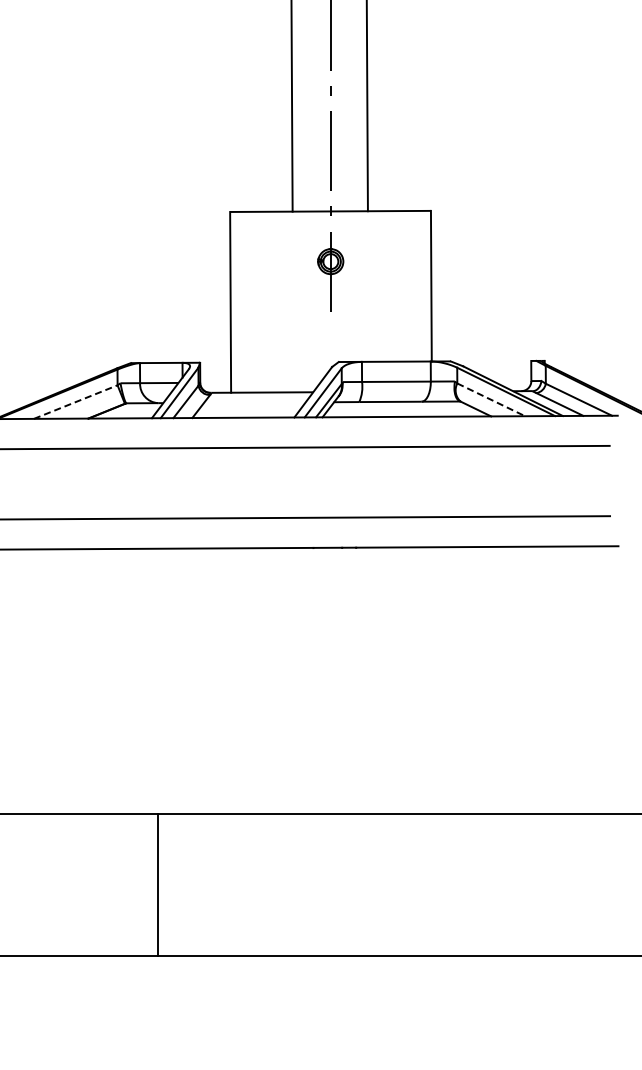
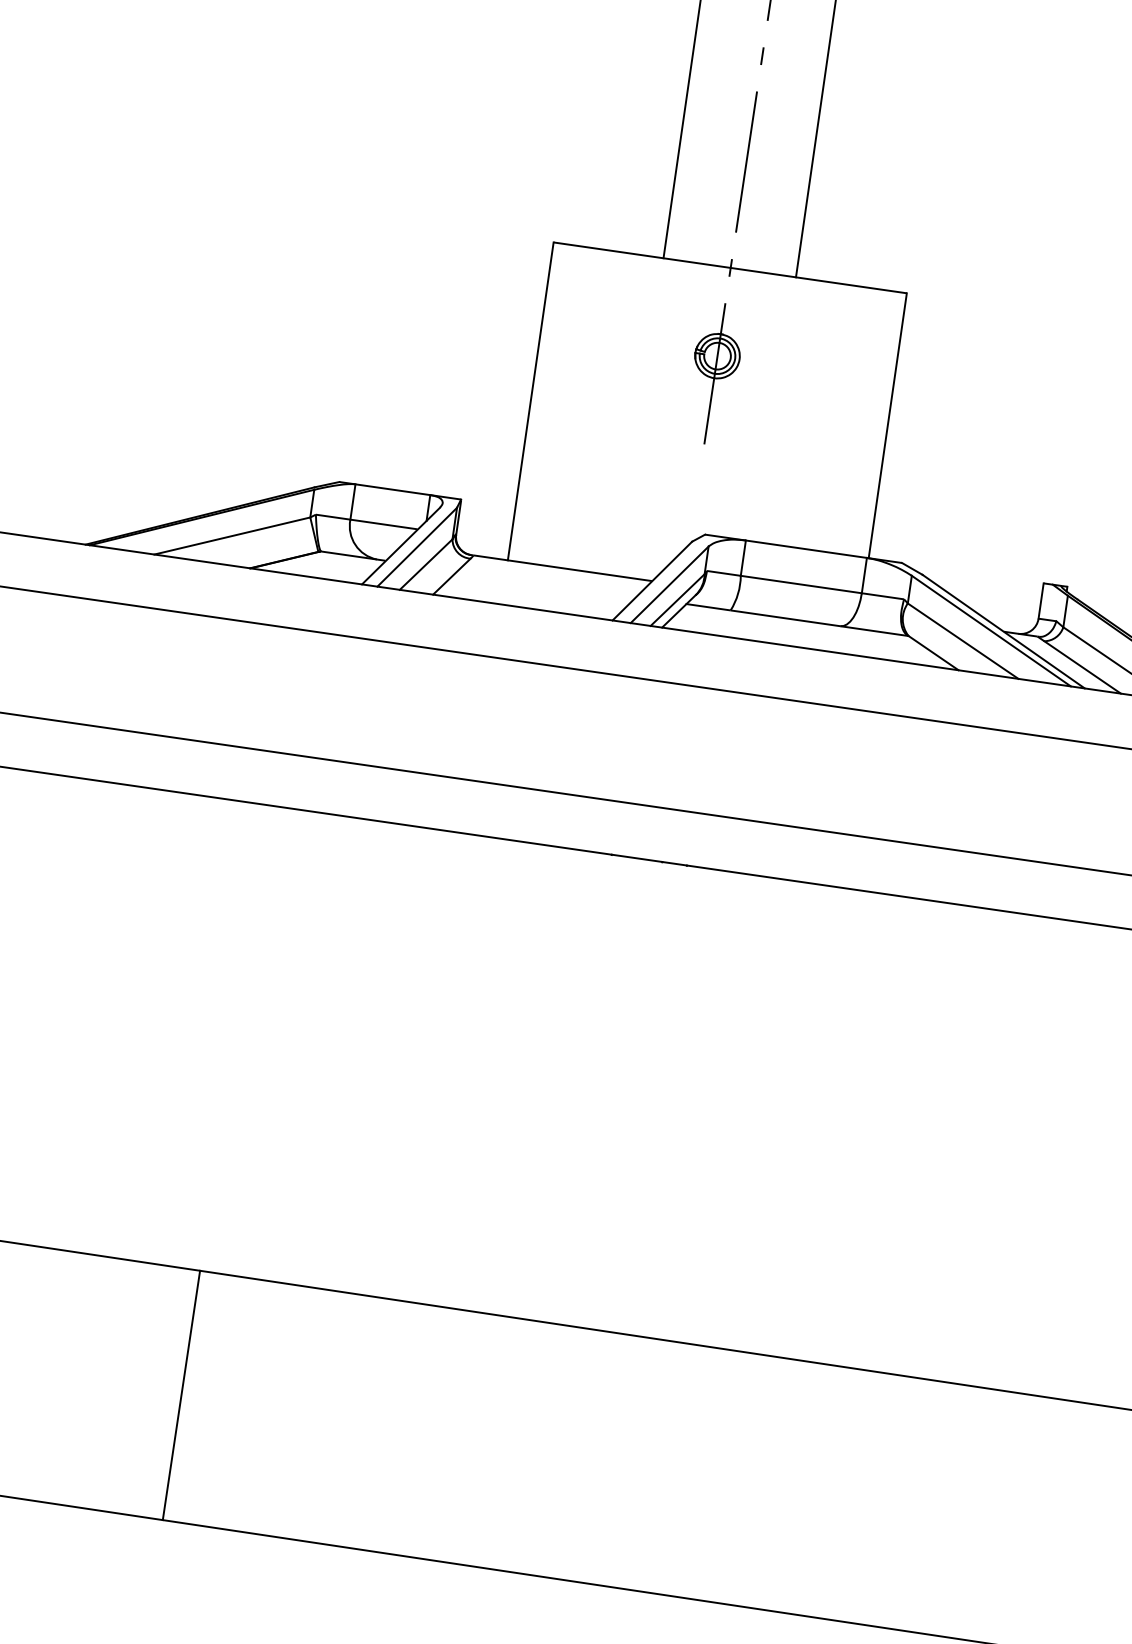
line: (491, 399) -> (963, 640), dashed -> solid
line: (76, 401) -> (233, 535), dashed -> solid
line: (157, 884) -> (180, 1395), moved

